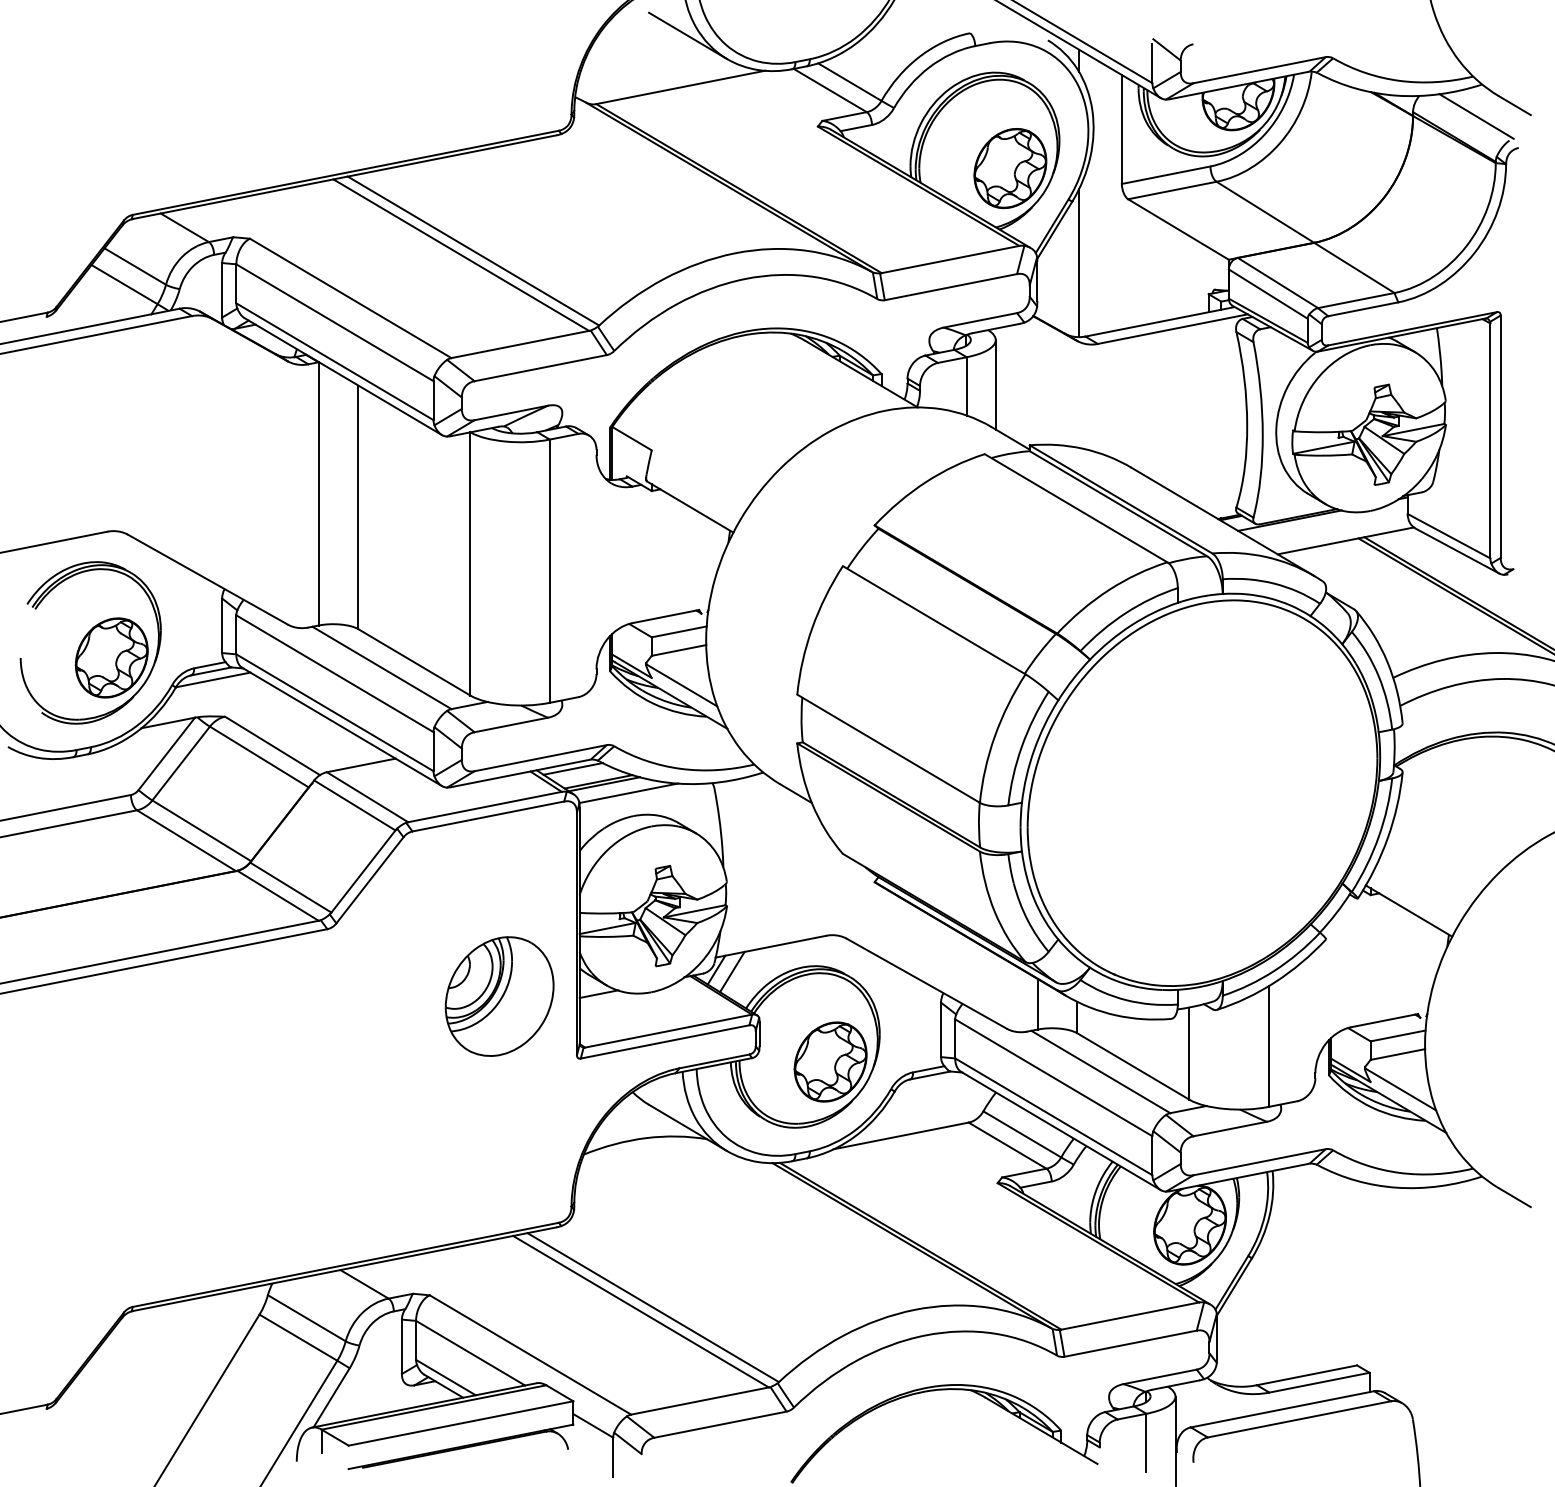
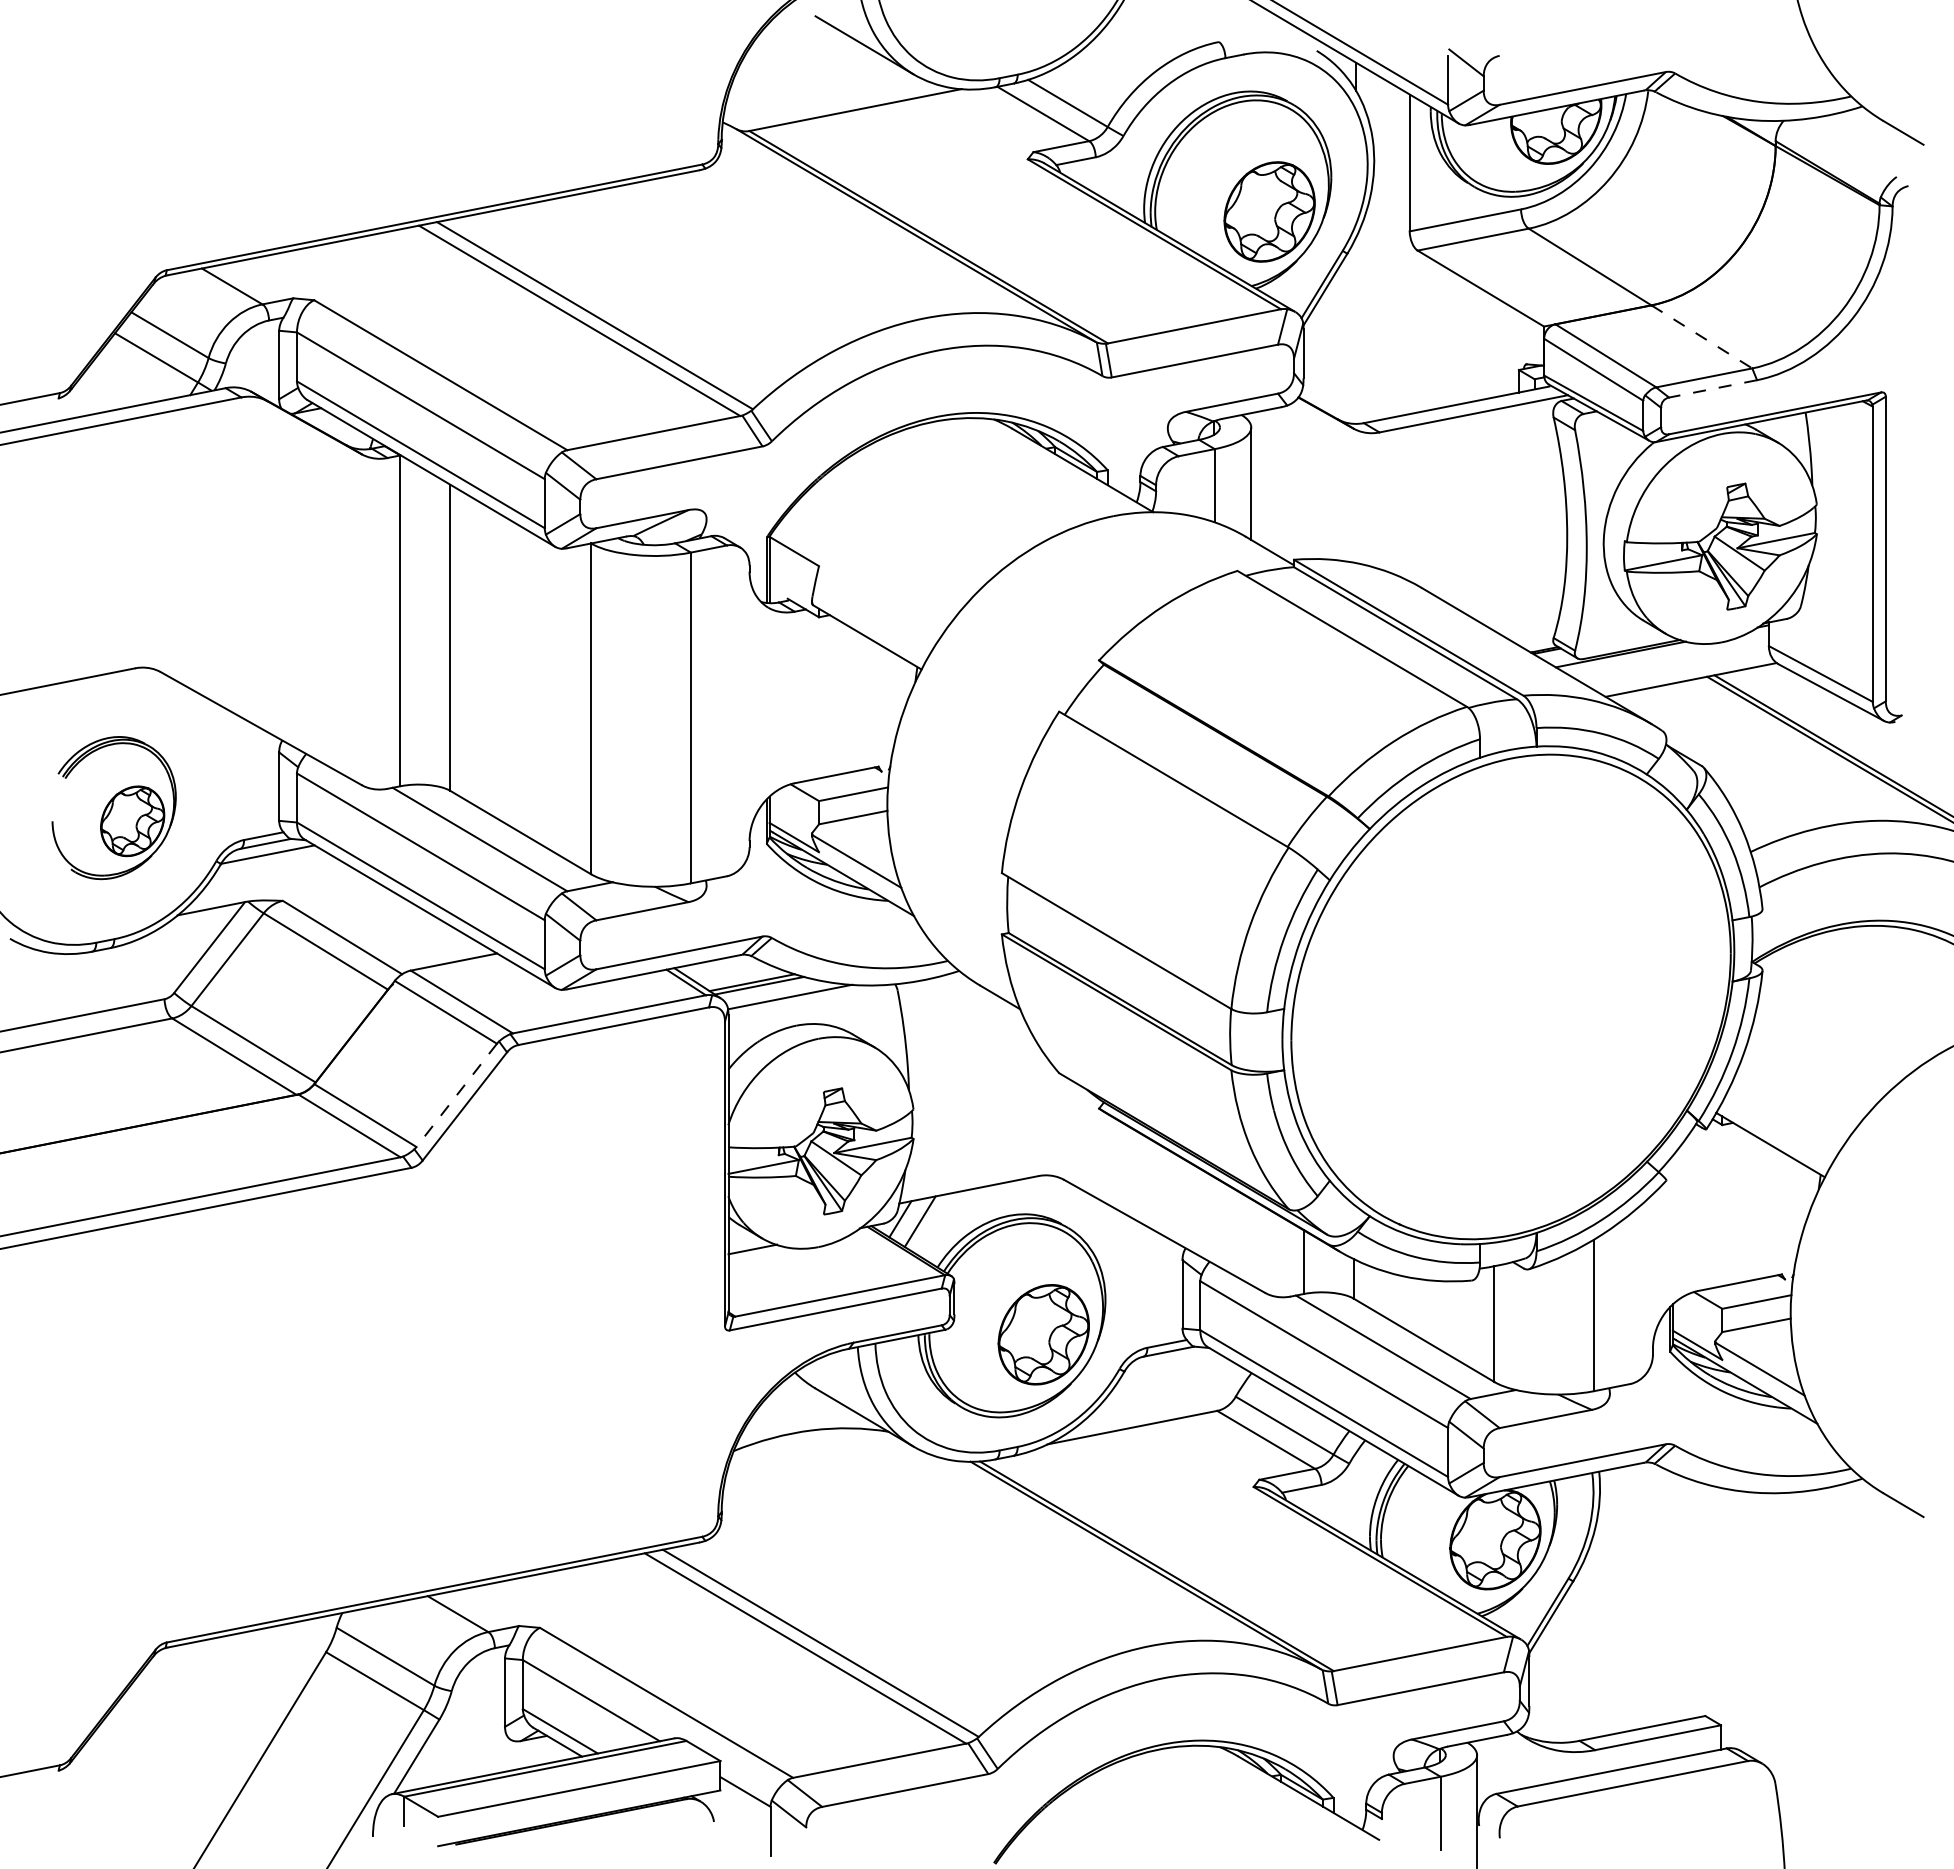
line: (1476, 116) -> (1855, 146), removed
line: (1079, 262) -> (1356, 330), removed
line: (1354, 268) -> (1702, 337), solid -> dashed
line: (1363, 308) -> (1713, 388), solid -> dashed
part: (91, 642) -> (114, 807), size x0.7
line: (573, 768) -> (720, 966), removed
line: (363, 871) -> (456, 1095), solid -> dashed
part: (499, 996) -> (627, 1252), removed

